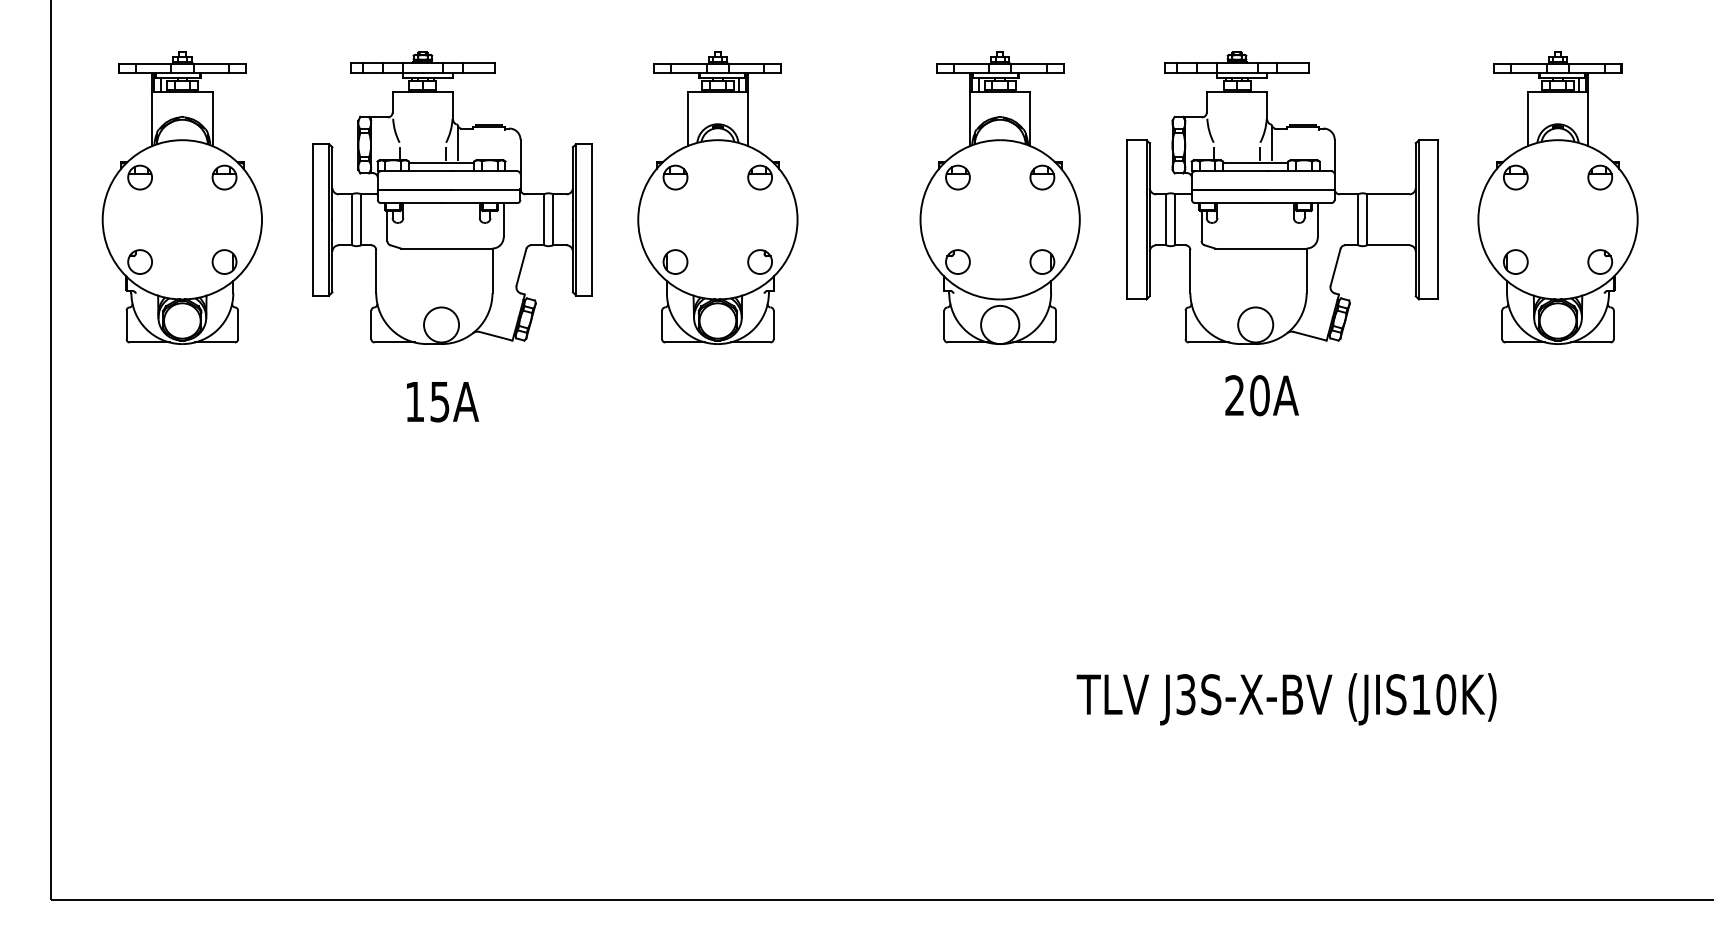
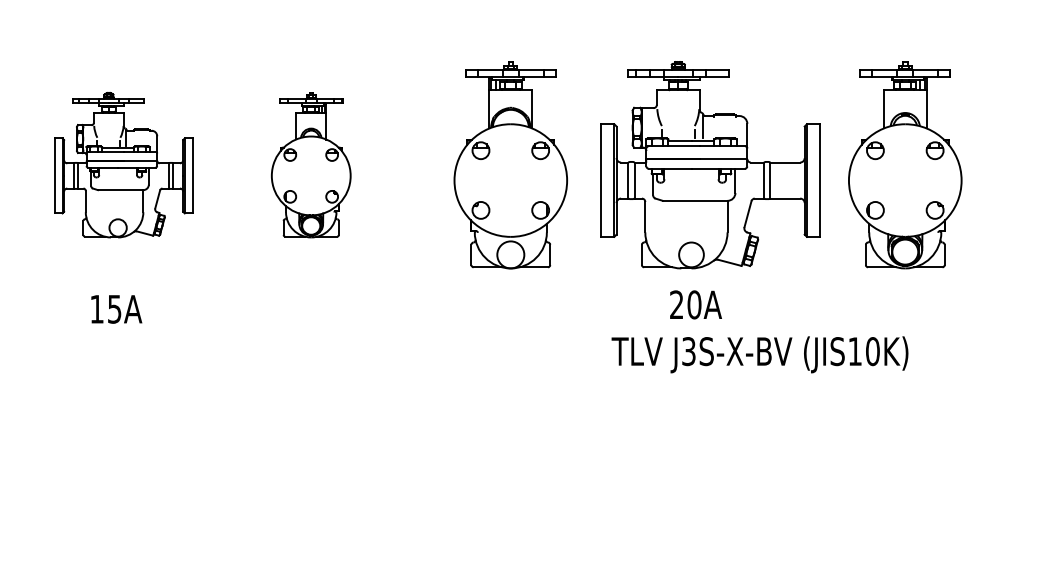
part: (452, 197) -> (123, 164), size x0.7
part: (717, 197) -> (310, 164), size x0.7
text: (1286, 699) -> (759, 354), moved

